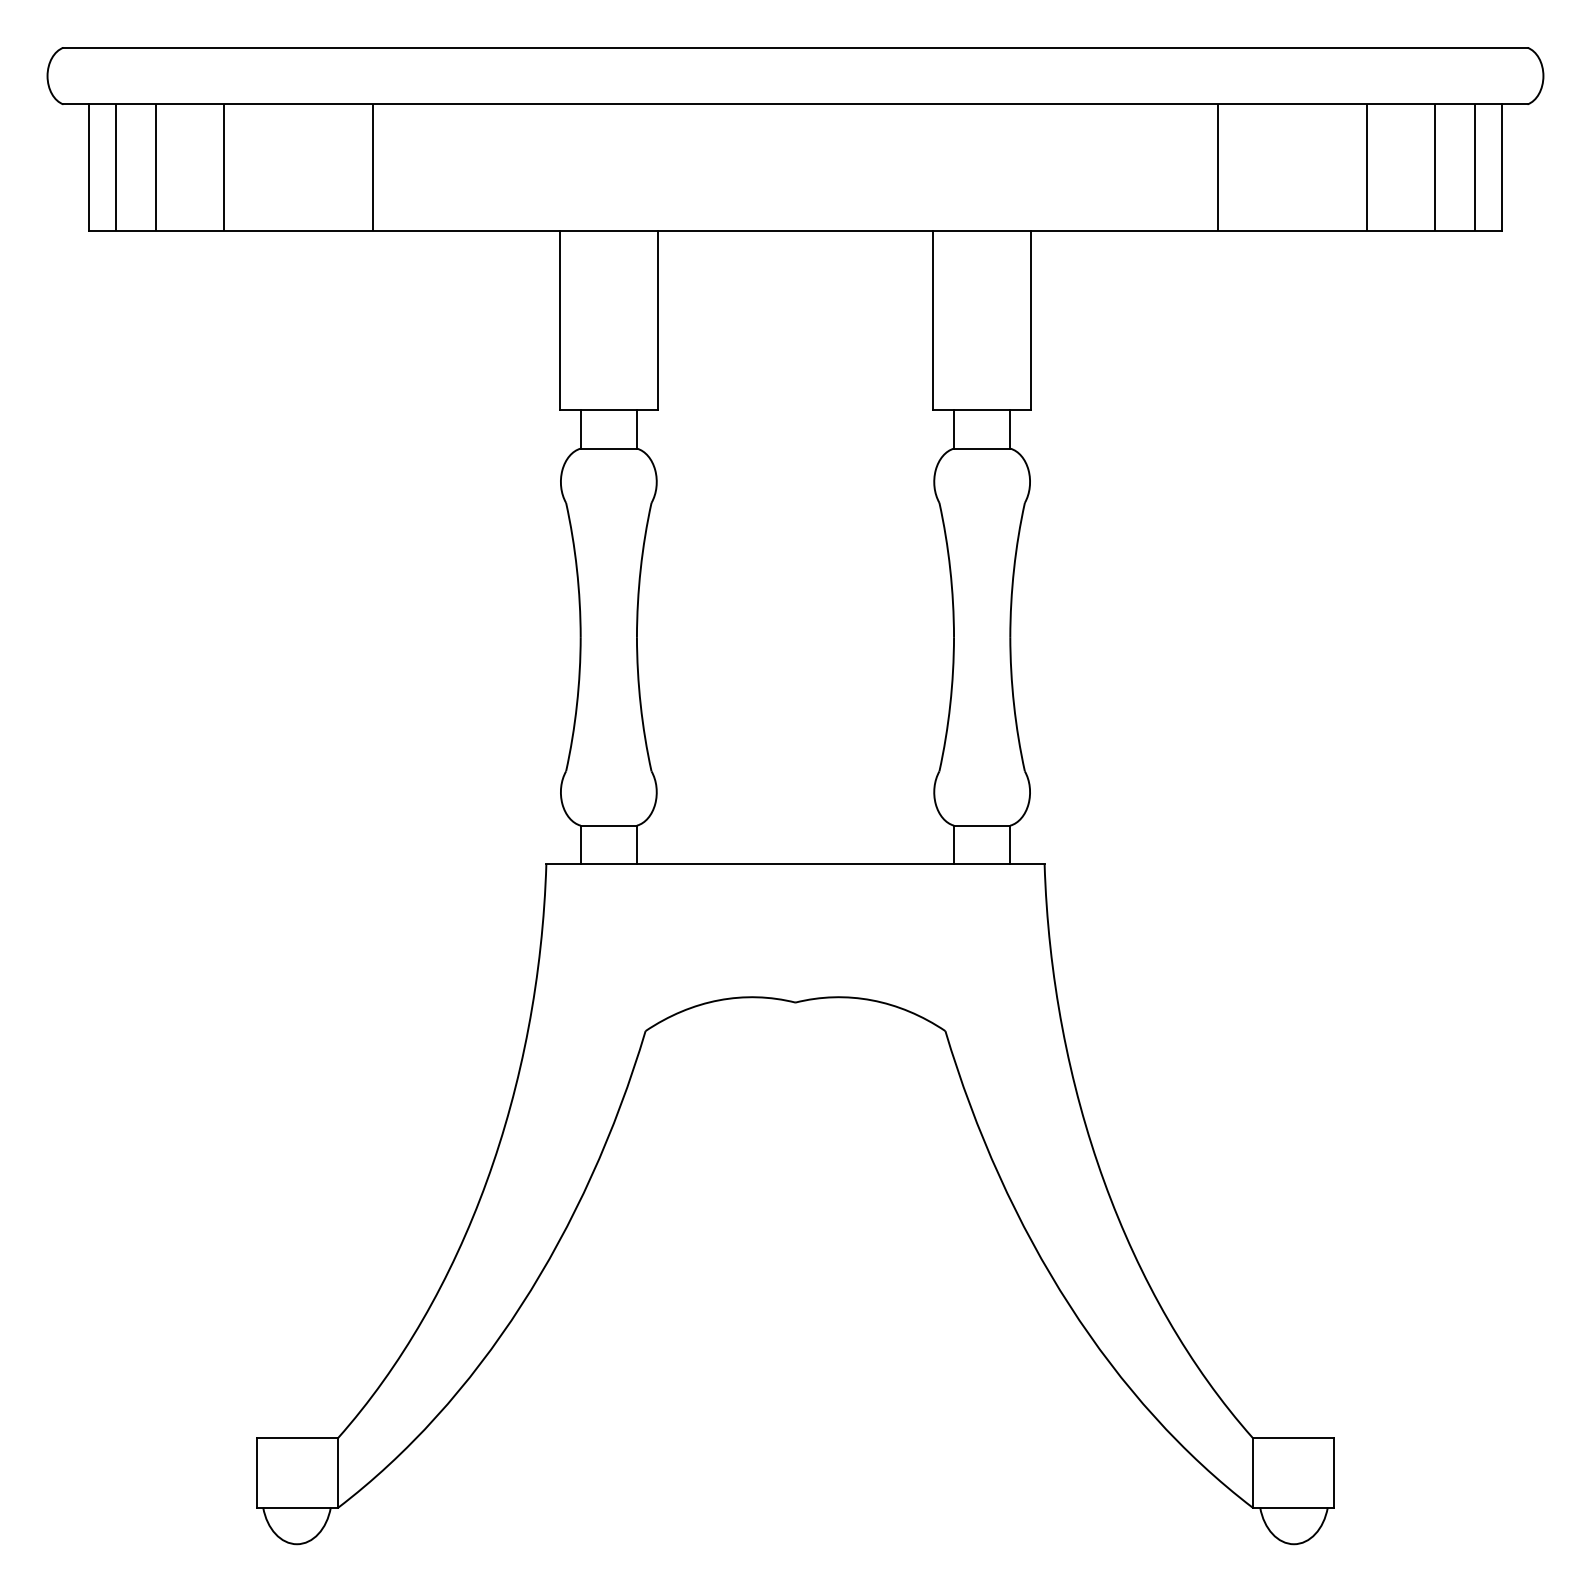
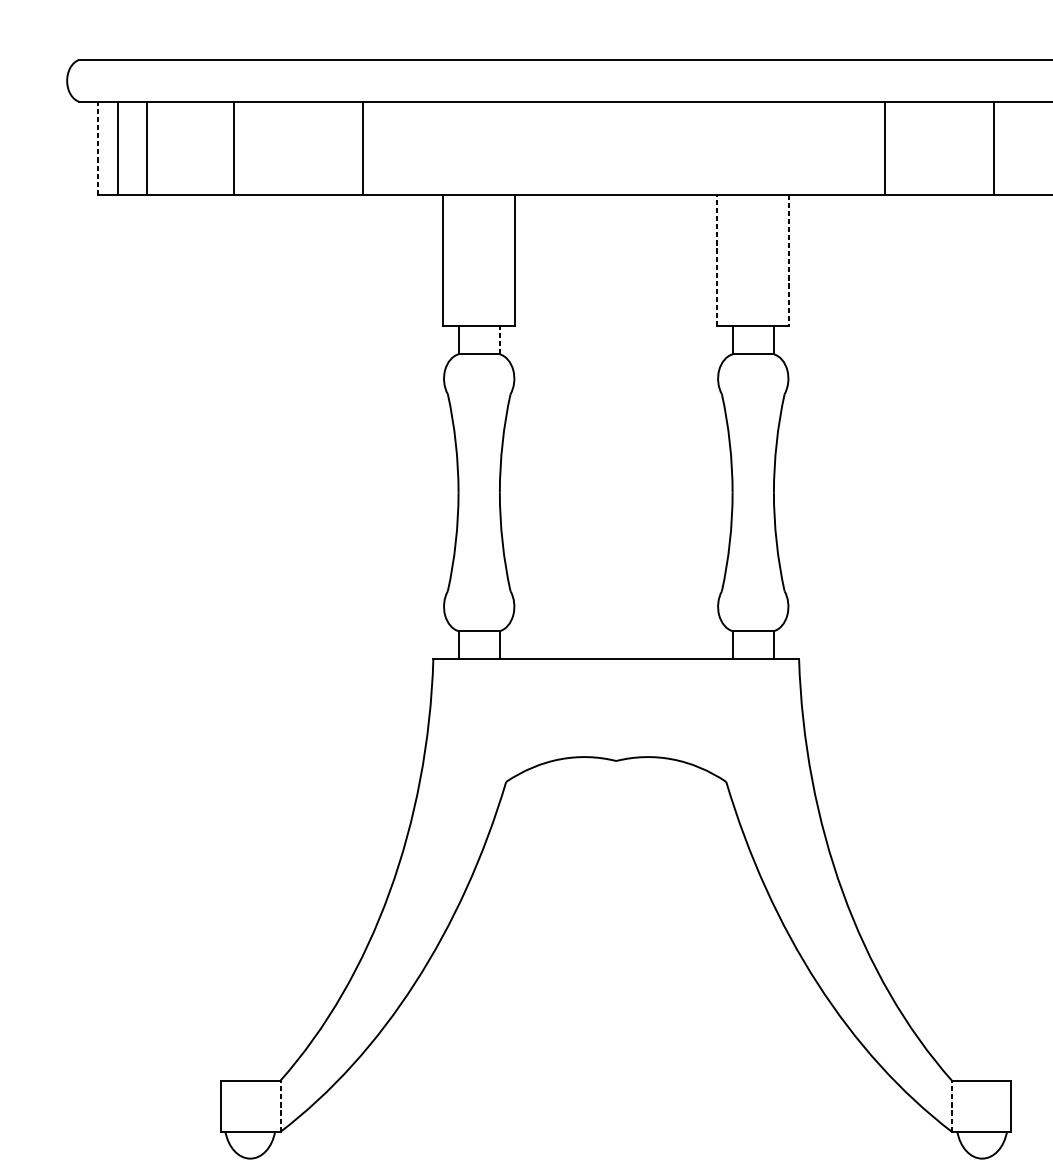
line: (224, 166) -> (234, 147), moved
line: (373, 166) -> (362, 147), moved
line: (1217, 166) -> (884, 147), moved
line: (1366, 166) -> (993, 147), moved
line: (89, 167) -> (97, 147), solid -> dashed
line: (933, 320) -> (717, 260), solid -> dashed
line: (1031, 320) -> (789, 260), solid -> dashed
line: (636, 429) -> (499, 340), solid -> dashed
line: (338, 1472) -> (280, 1105), solid -> dashed
line: (1252, 1472) -> (951, 1105), solid -> dashed

